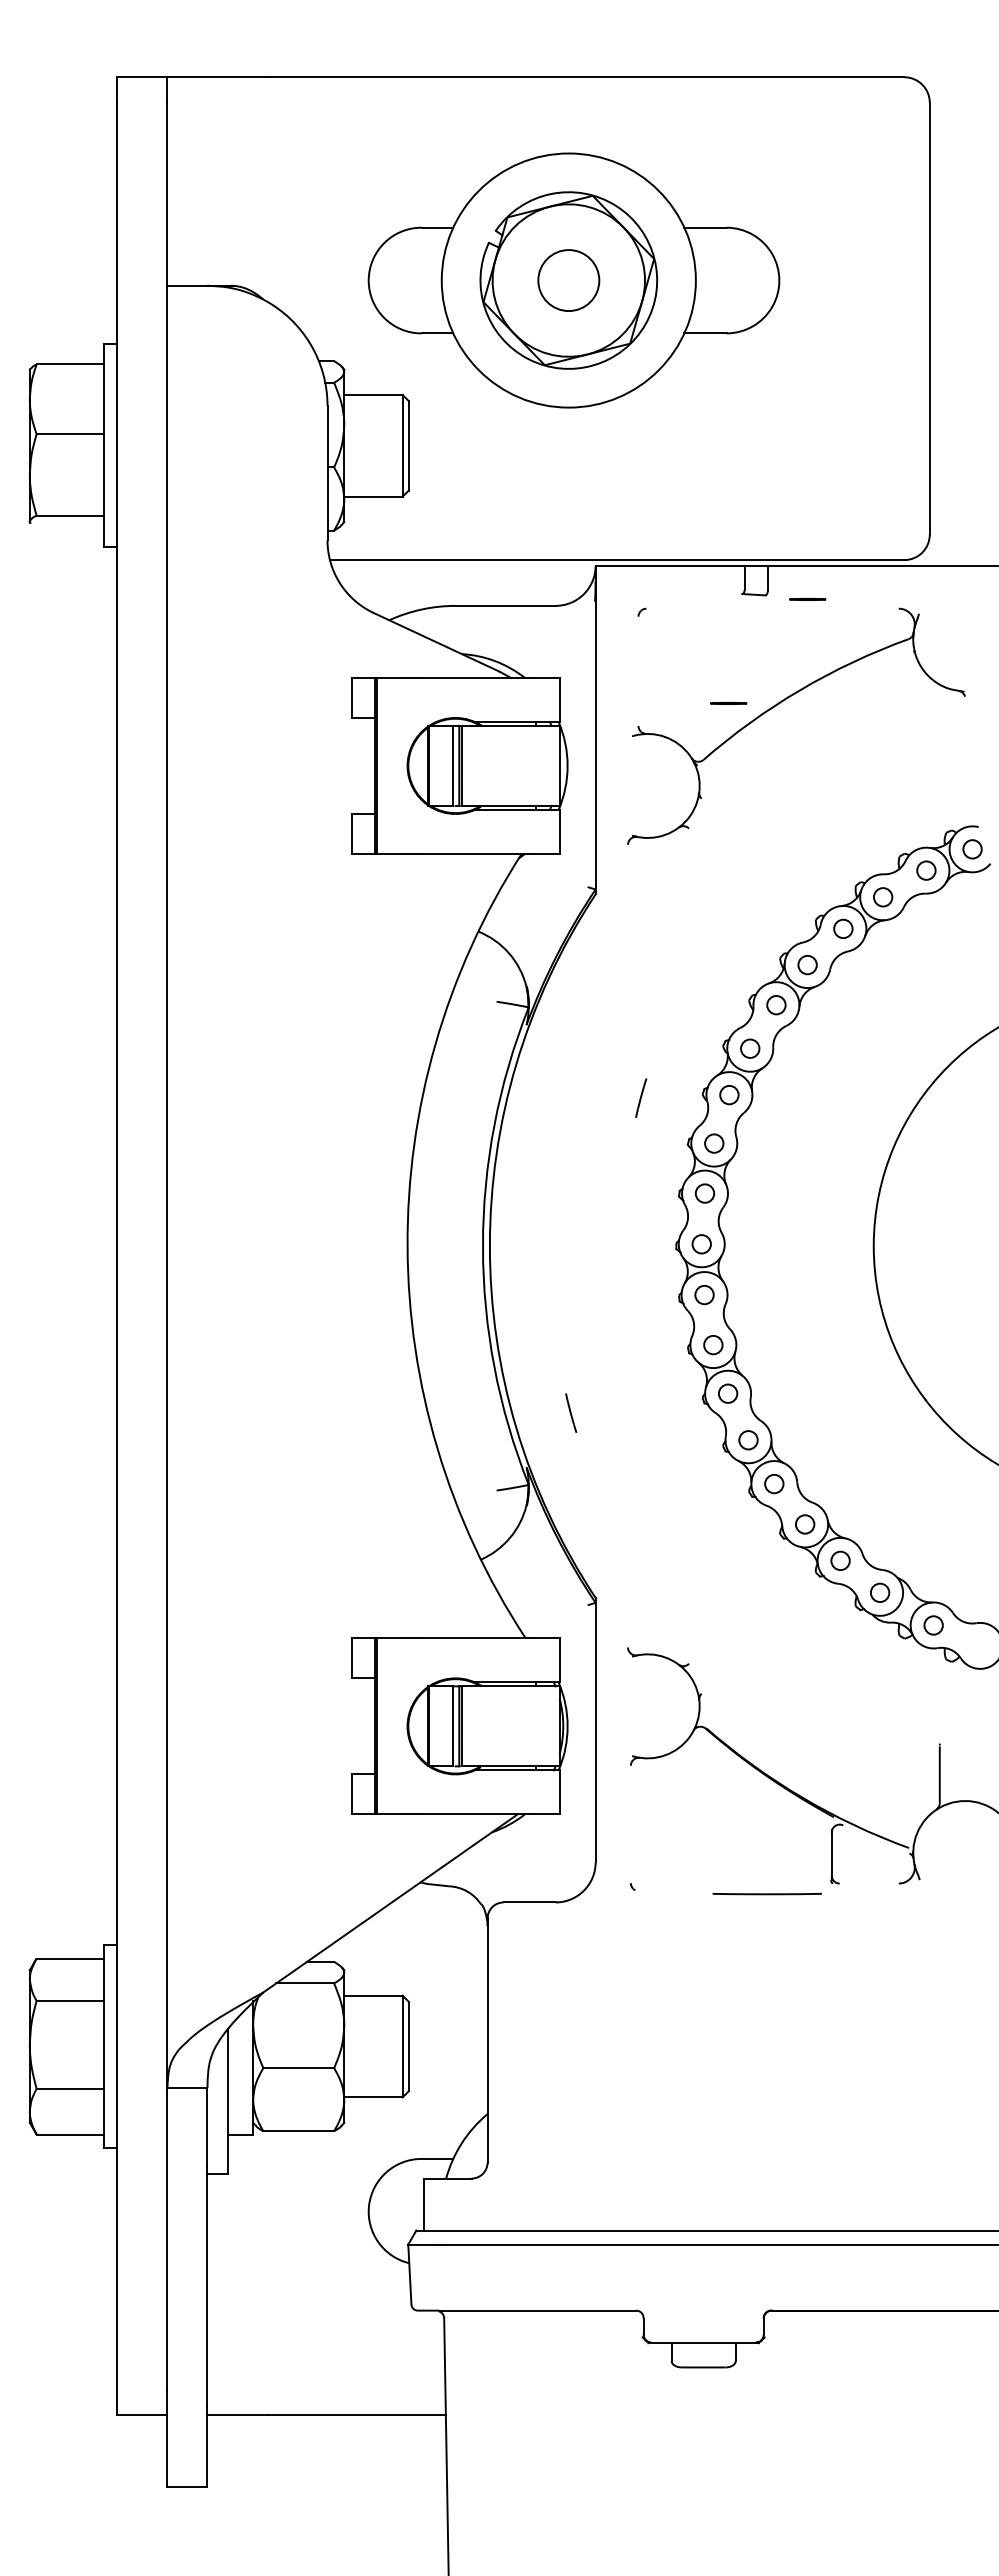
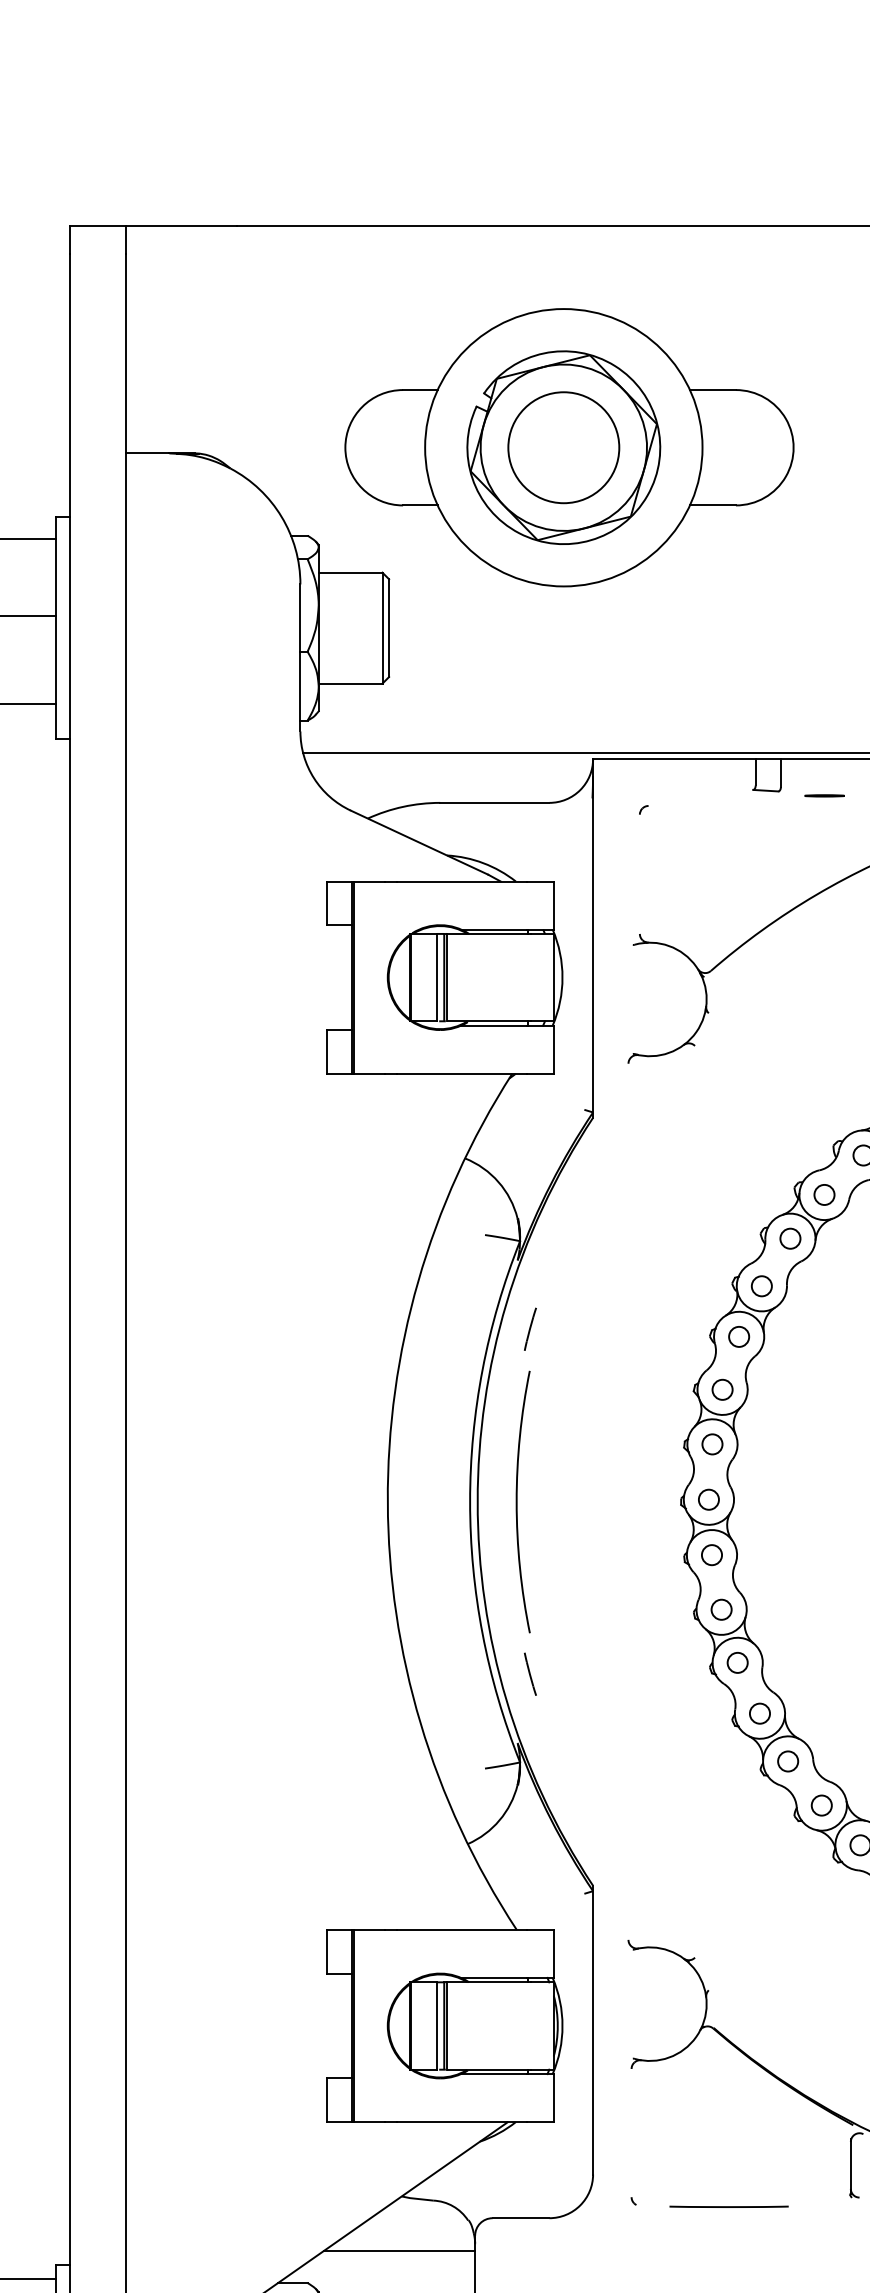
circle: (568, 280) -> (563, 447), size x1.67
line: (728, 703) -> (738, 909), removed
line: (641, 1097) -> (530, 1328), moved
arc: (526, 1246) -> (517, 1502), added
line: (571, 1412) -> (530, 1673), moved
line: (766, 1893) -> (728, 2206), moved
line: (418, 1932) -> (399, 2251), added

